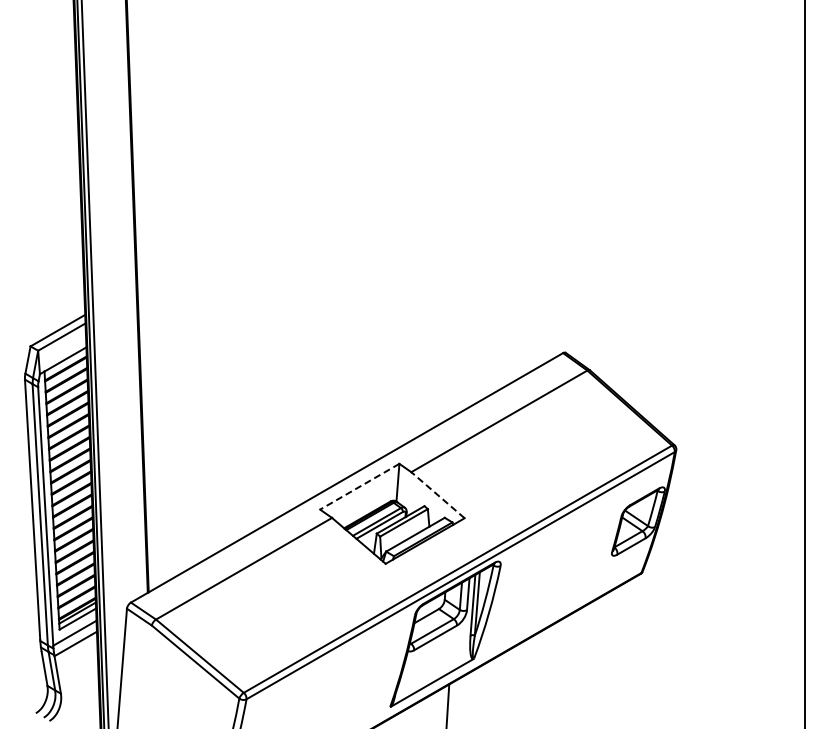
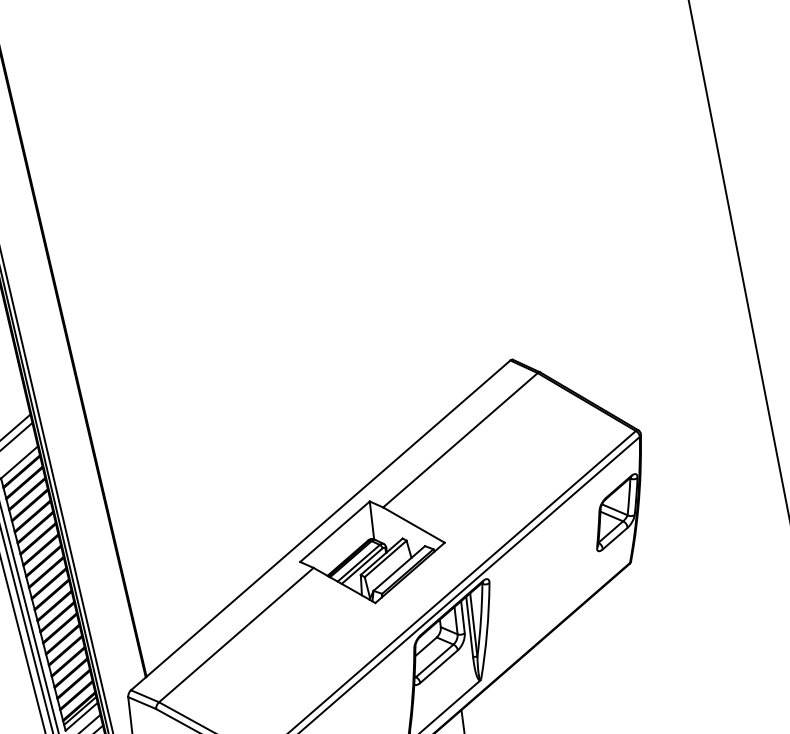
line: (359, 486) -> (334, 531), dashed -> solid
line: (437, 494) -> (413, 524), dashed -> solid

